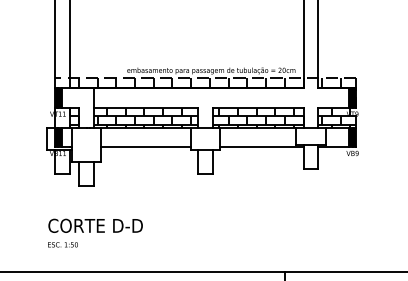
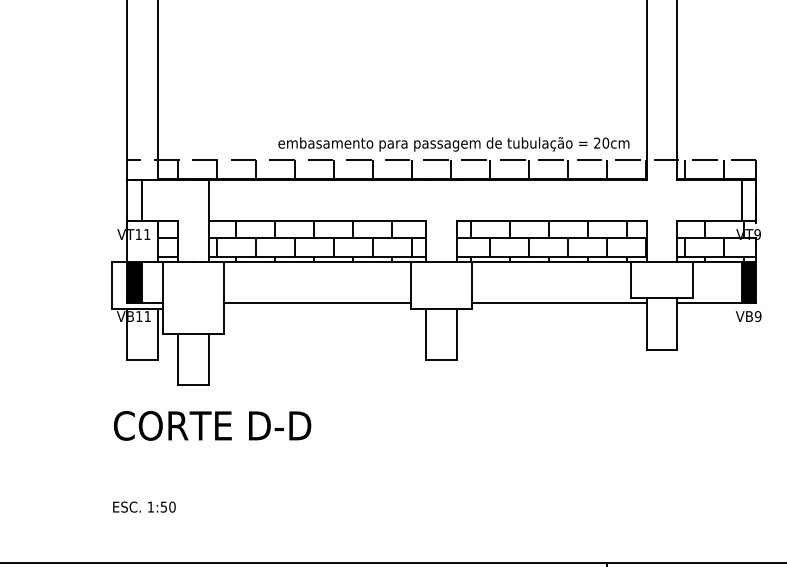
fill: (57, 97) -> (132, 199), removed
fill: (352, 97) -> (748, 199), removed
text: (95, 225) -> (212, 425), moved

